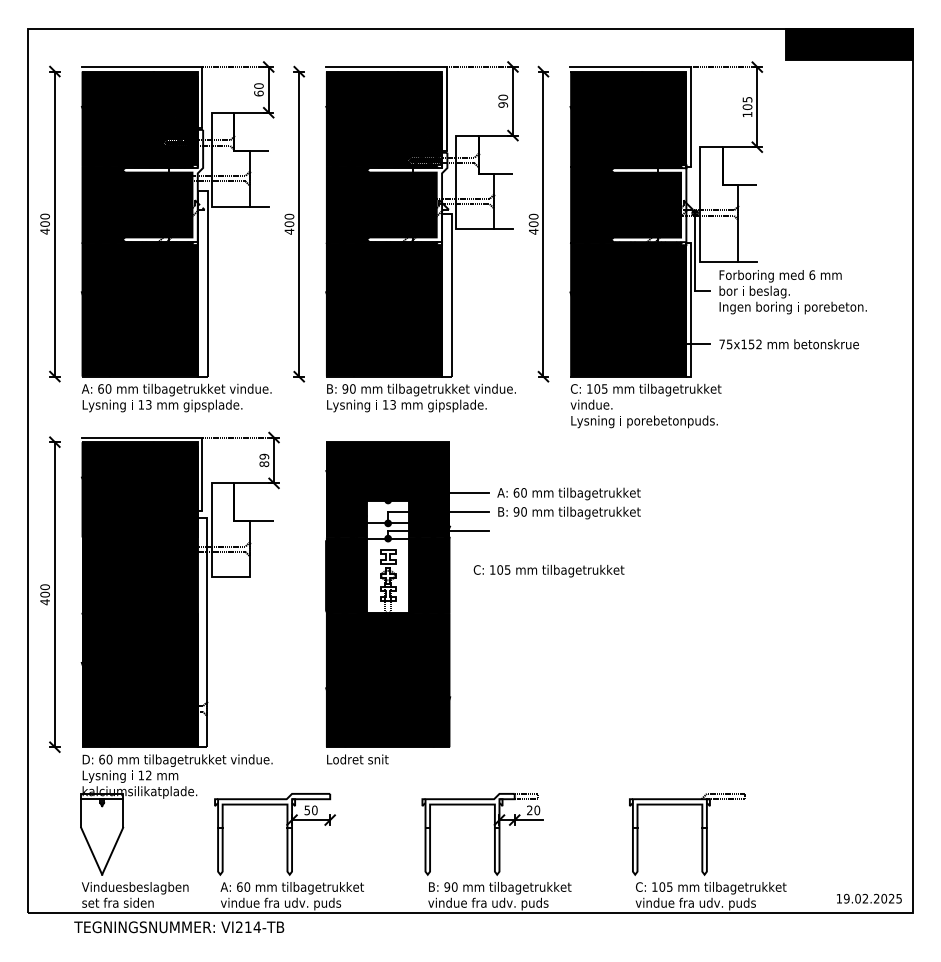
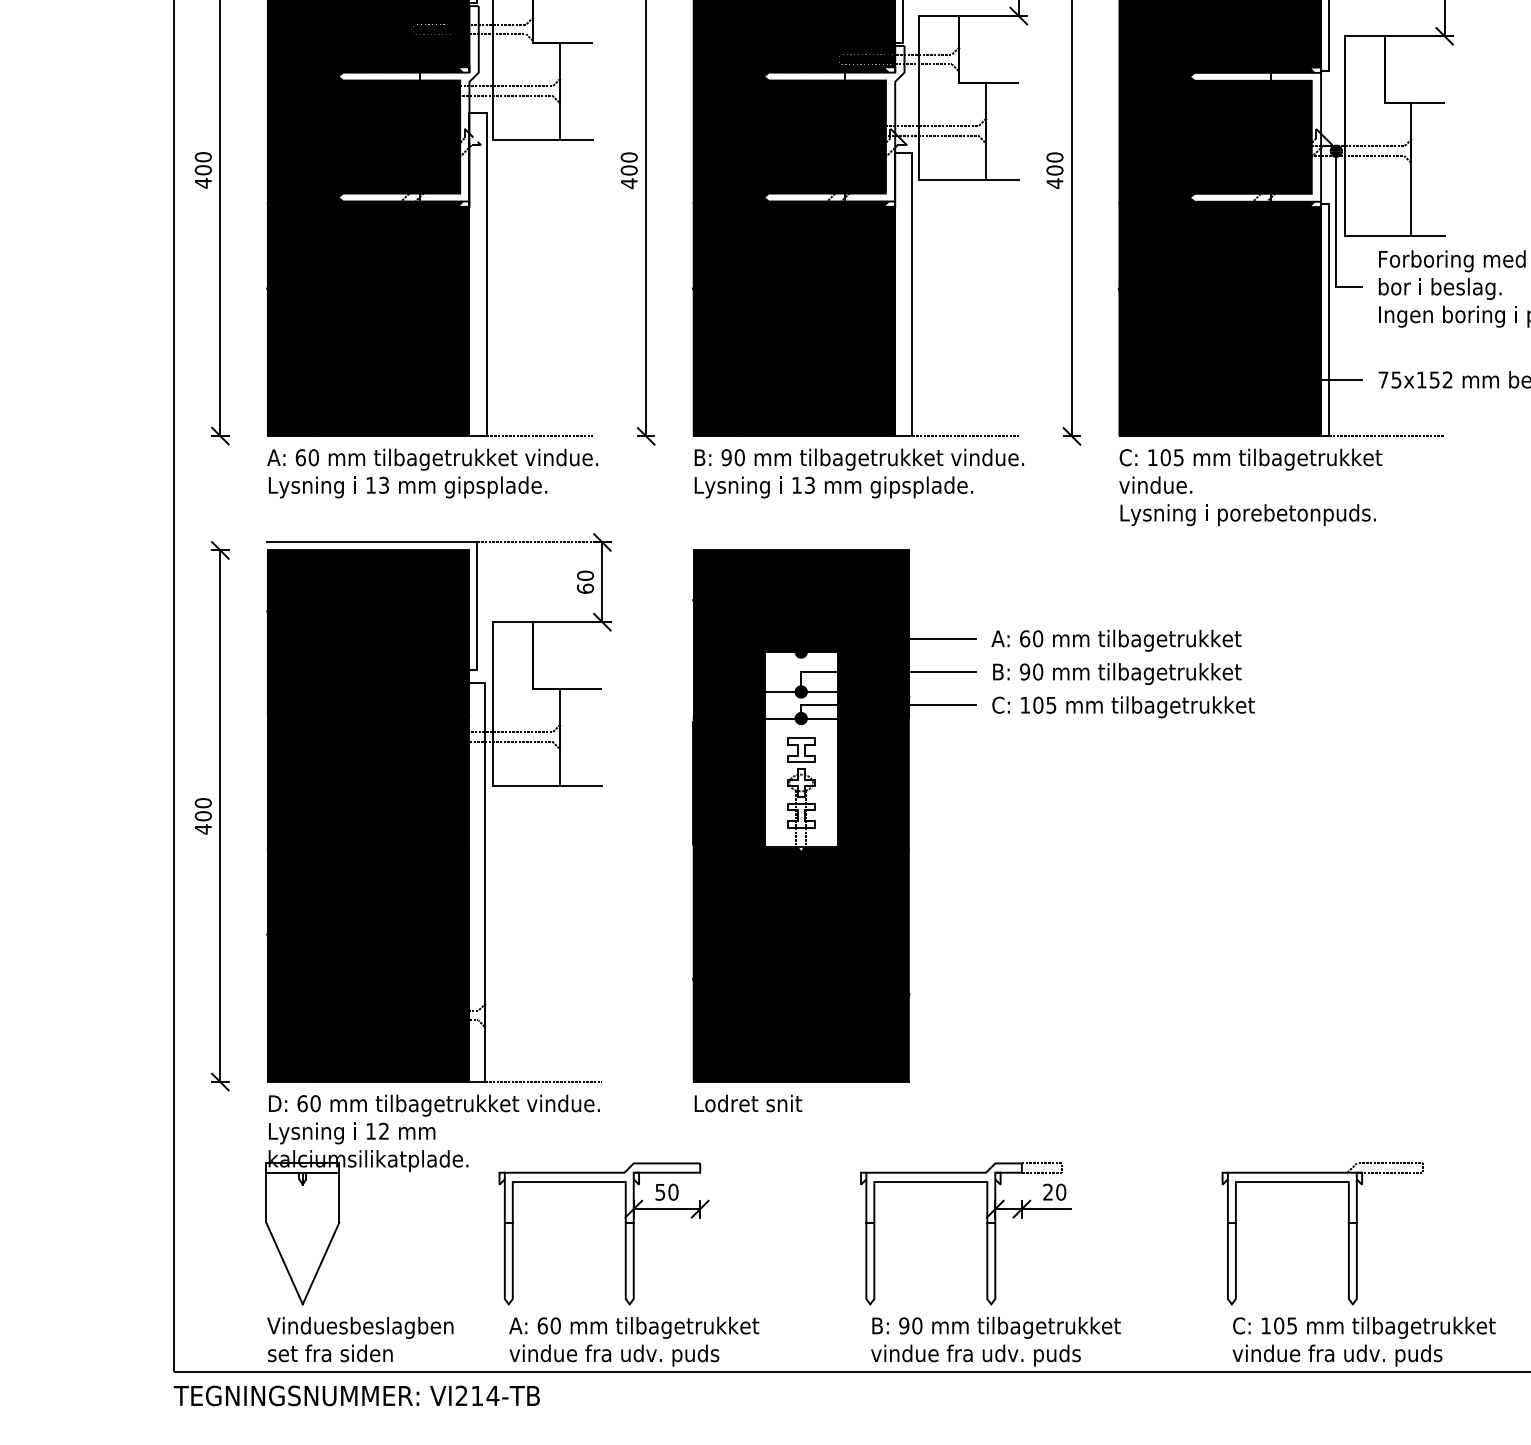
line: (237, 376) -> (538, 435), added
line: (481, 376) -> (963, 435), added
line: (723, 376) -> (1385, 435), added
text: (264, 460) -> (585, 582), 89 -> 60
text: (548, 570) -> (1122, 706), moved
line: (261, 577) -> (580, 786), added
line: (240, 747) -> (543, 1082), added
text: (179, 927) -> (357, 1396), moved

